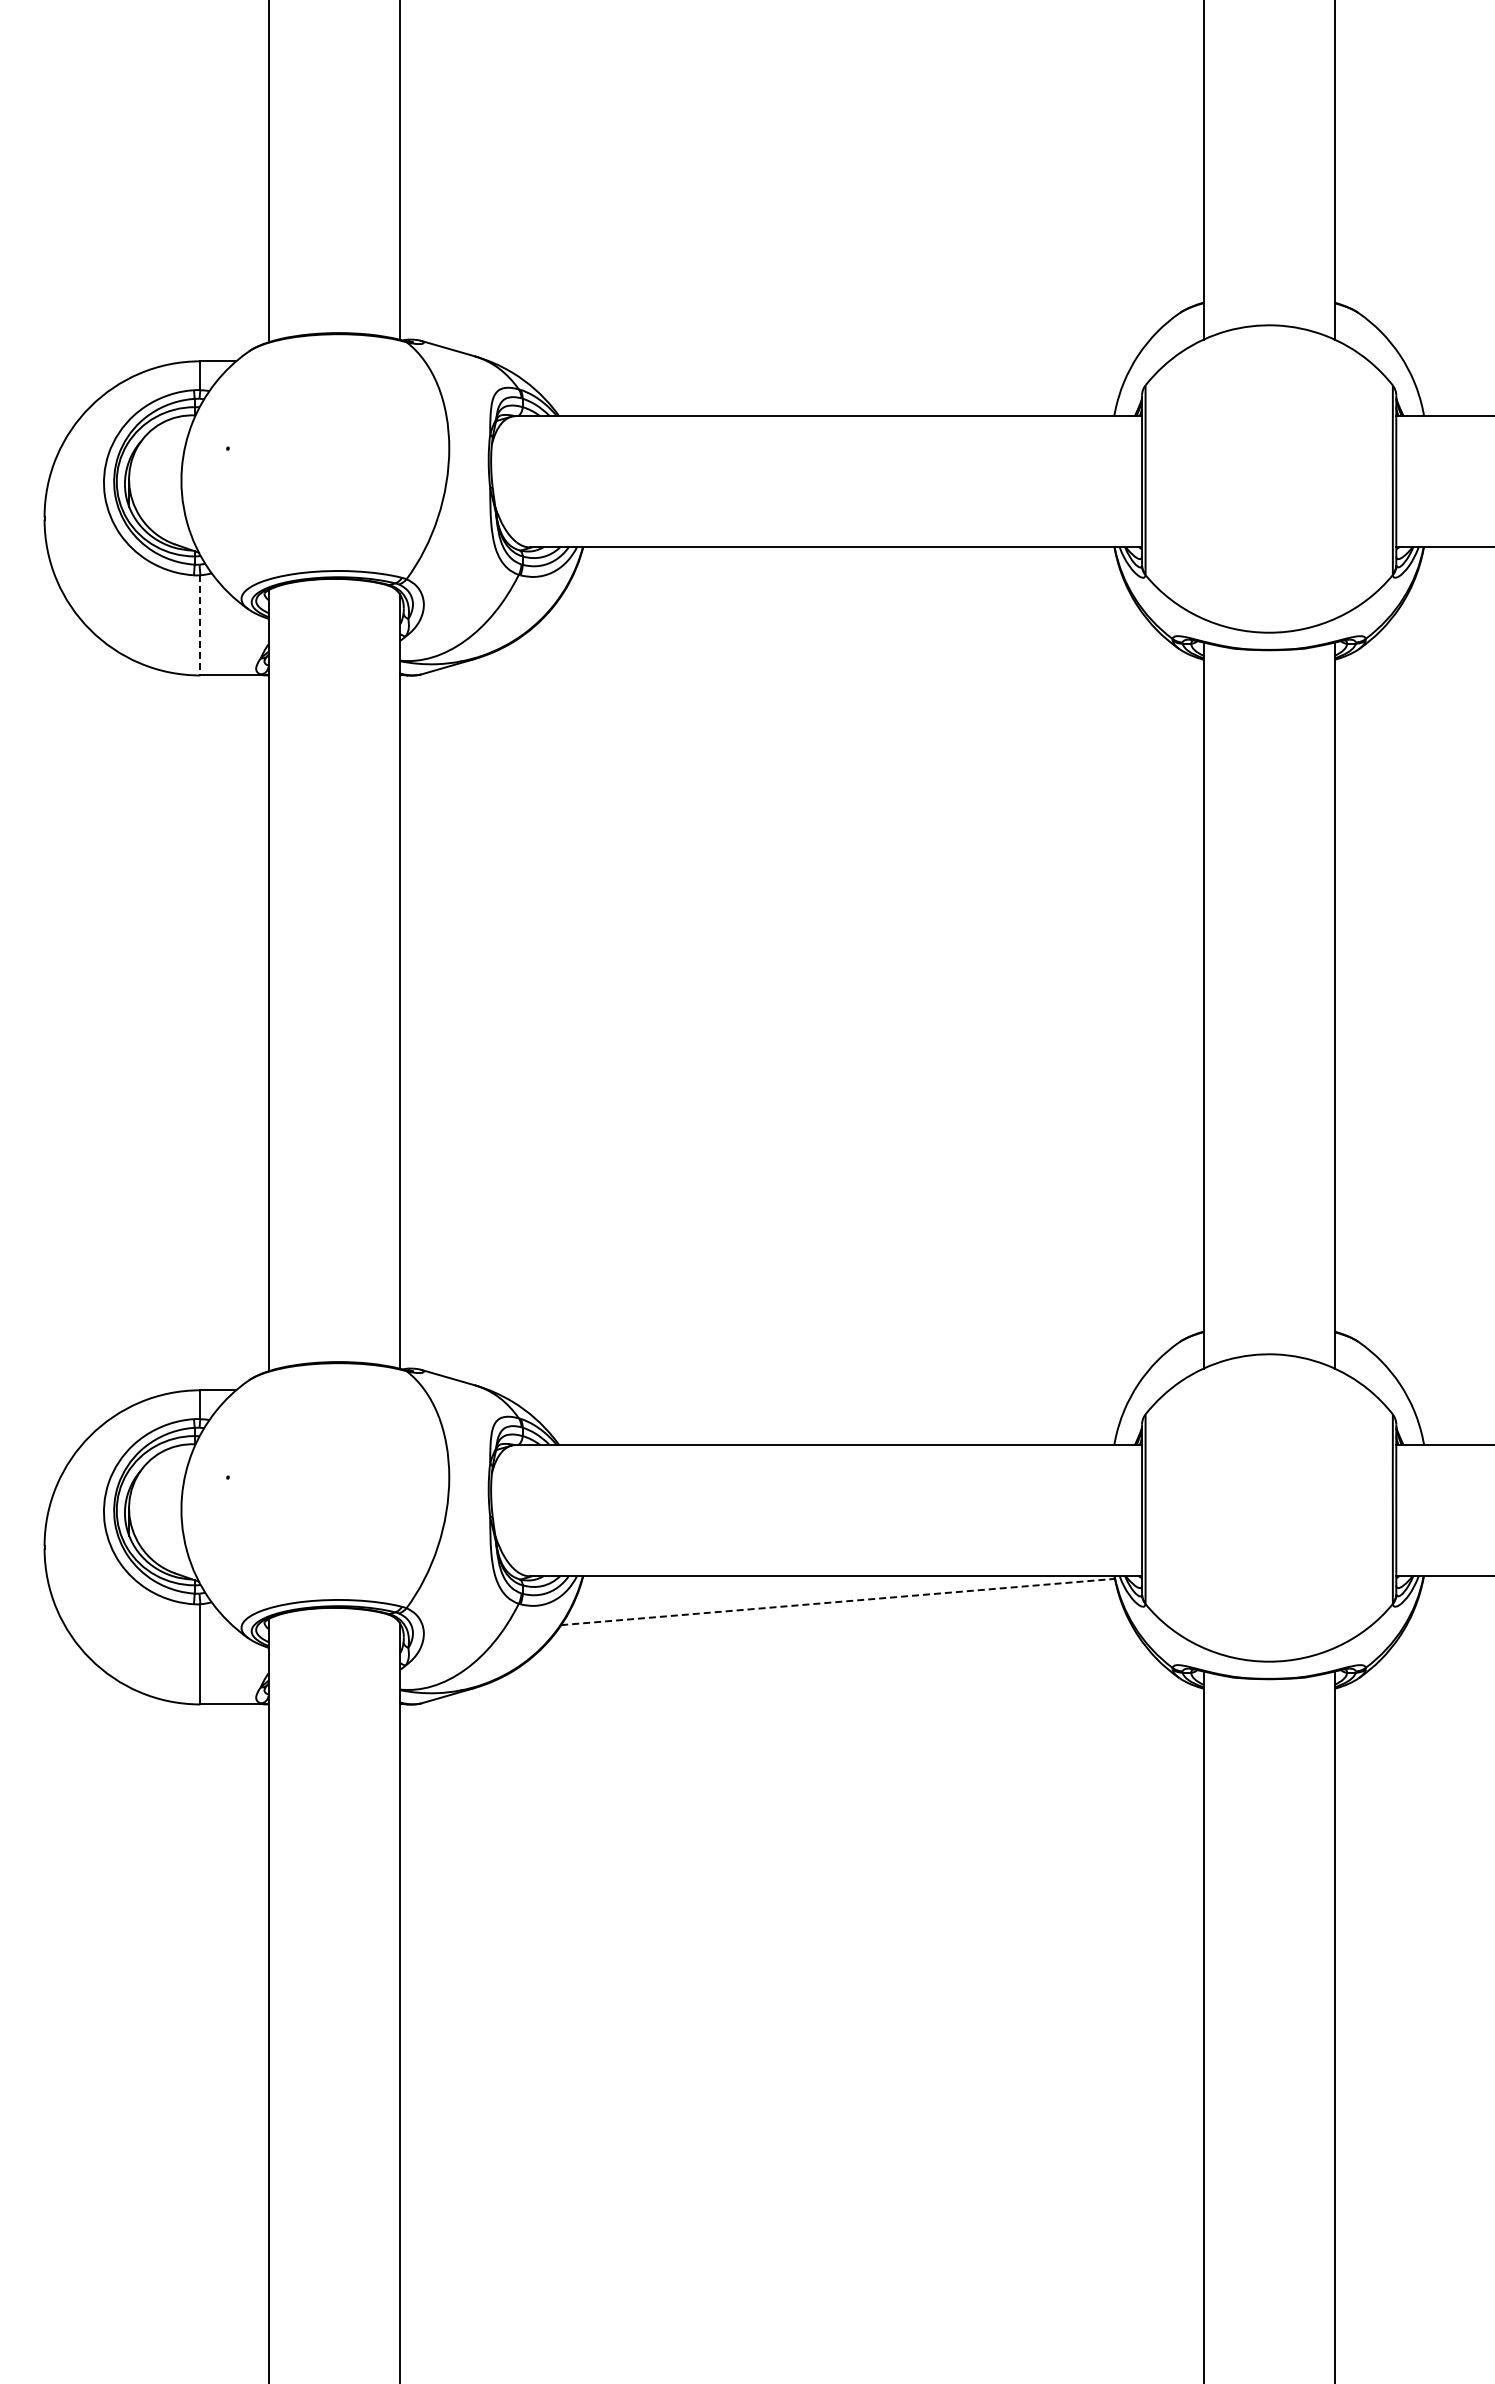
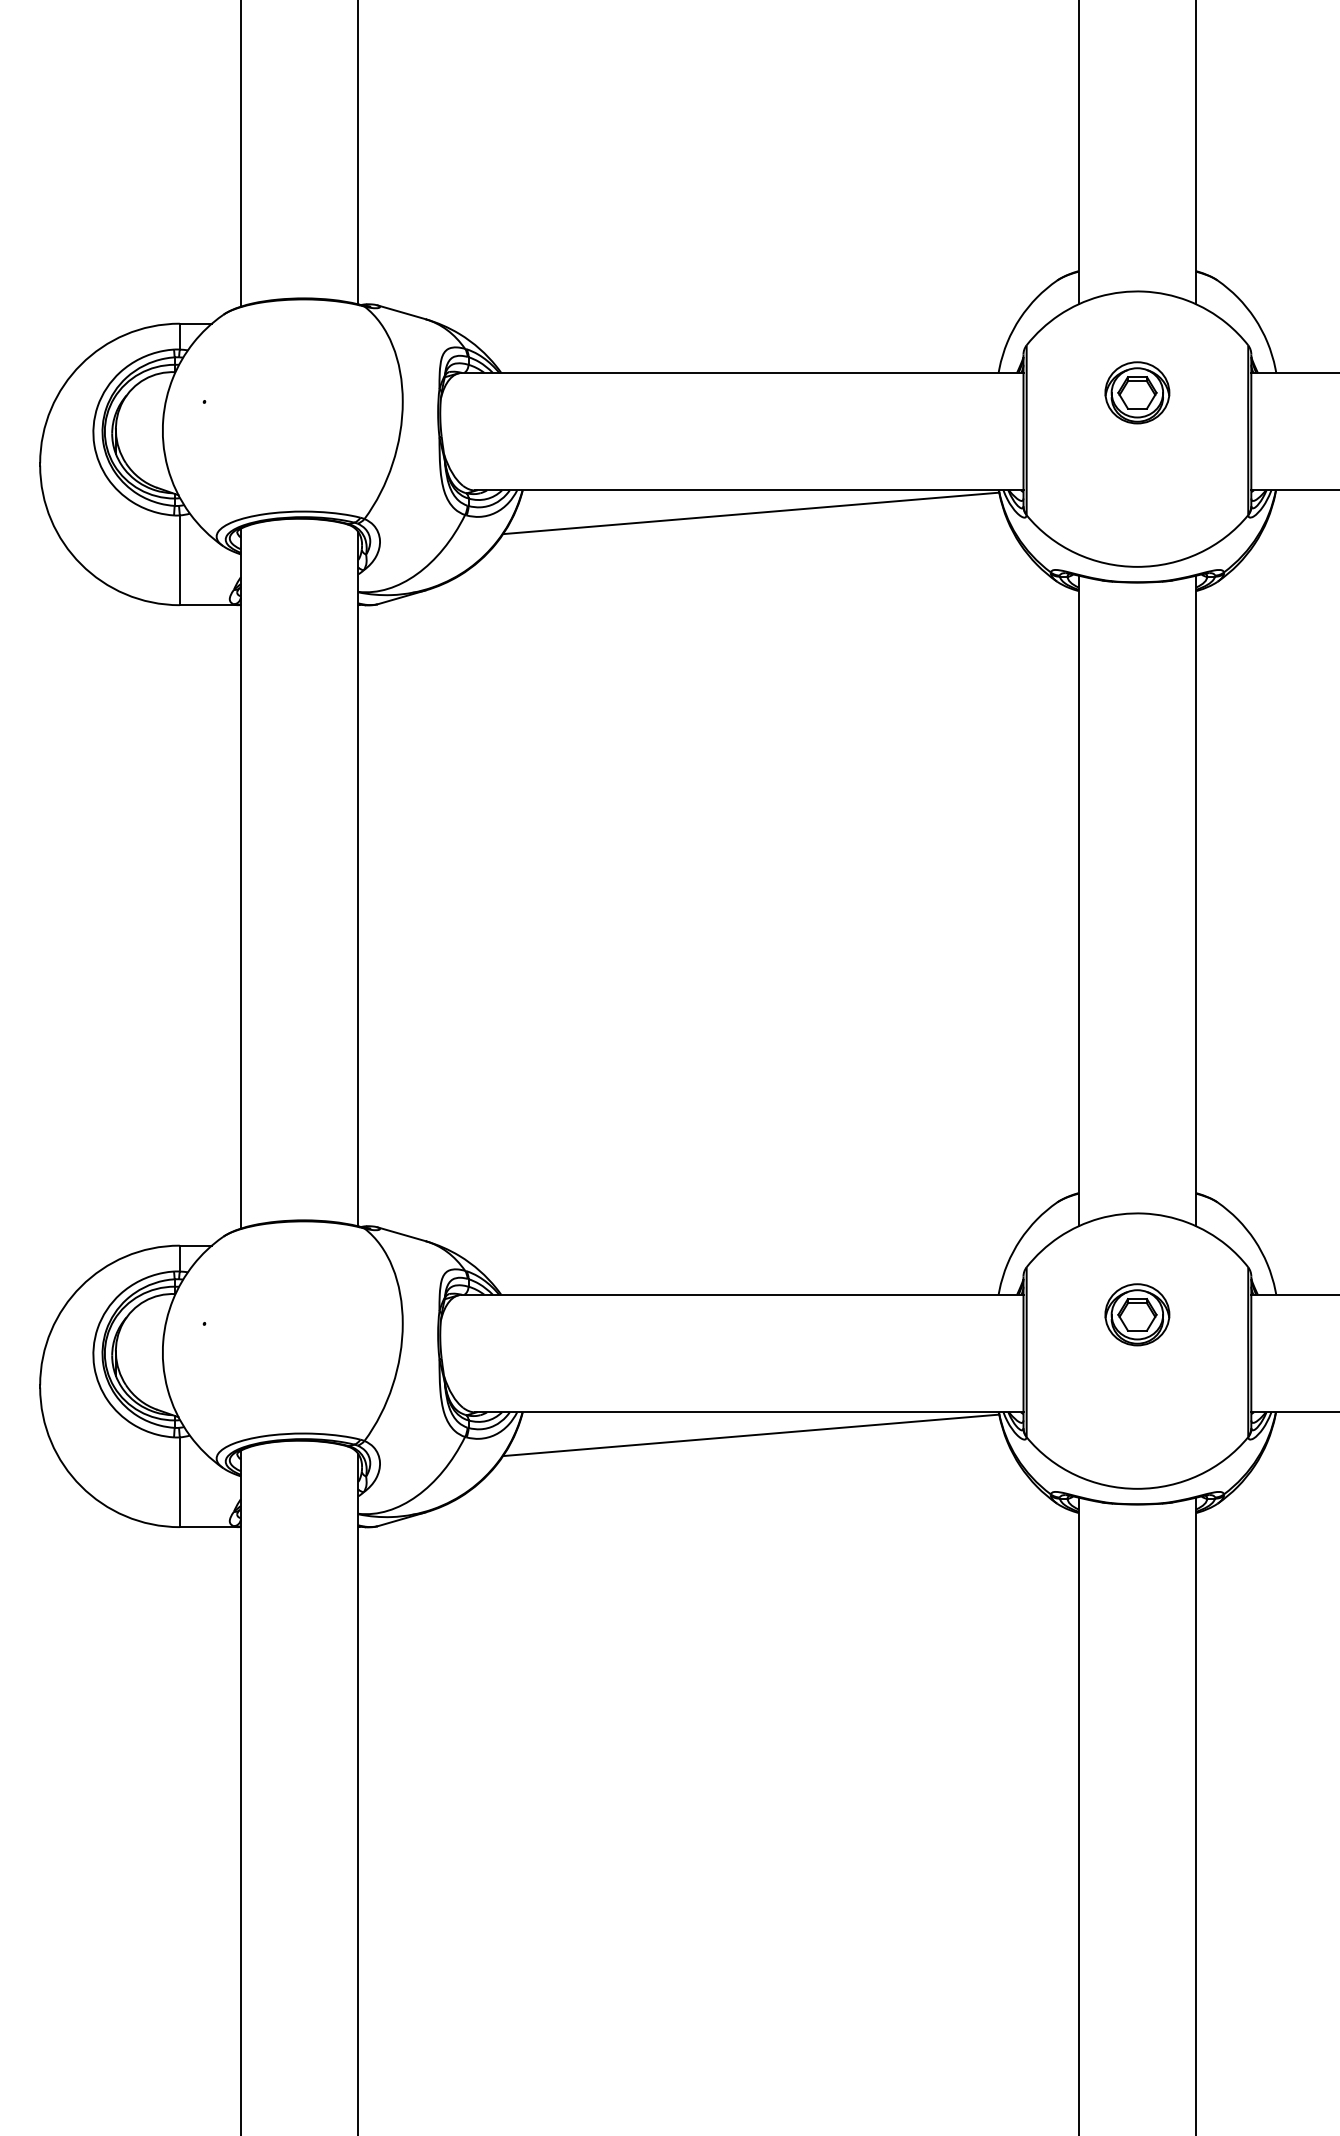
part: (1268, 438) -> (1136, 392), added
line: (837, 572) -> (750, 512), added
line: (200, 625) -> (179, 560), dashed -> solid
part: (1268, 1467) -> (1136, 1314), added
line: (838, 1602) -> (751, 1435), dashed -> solid

